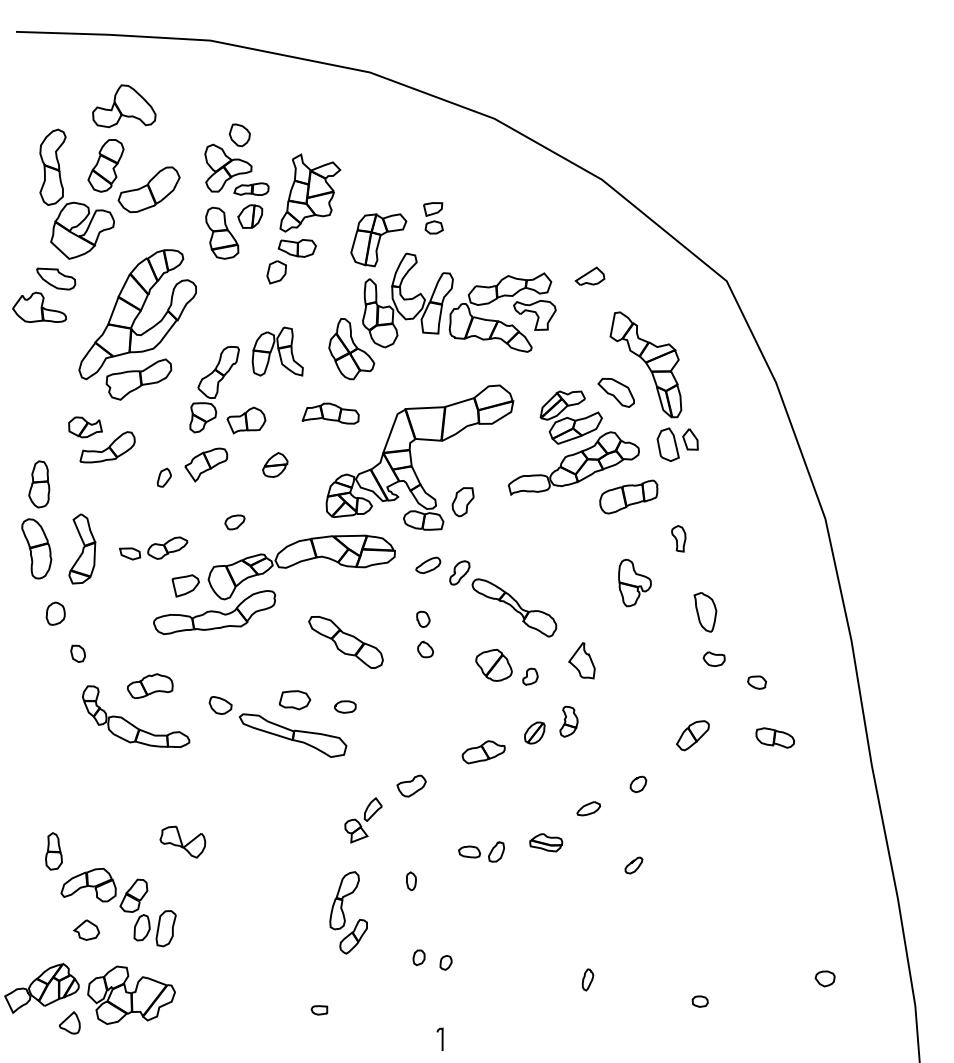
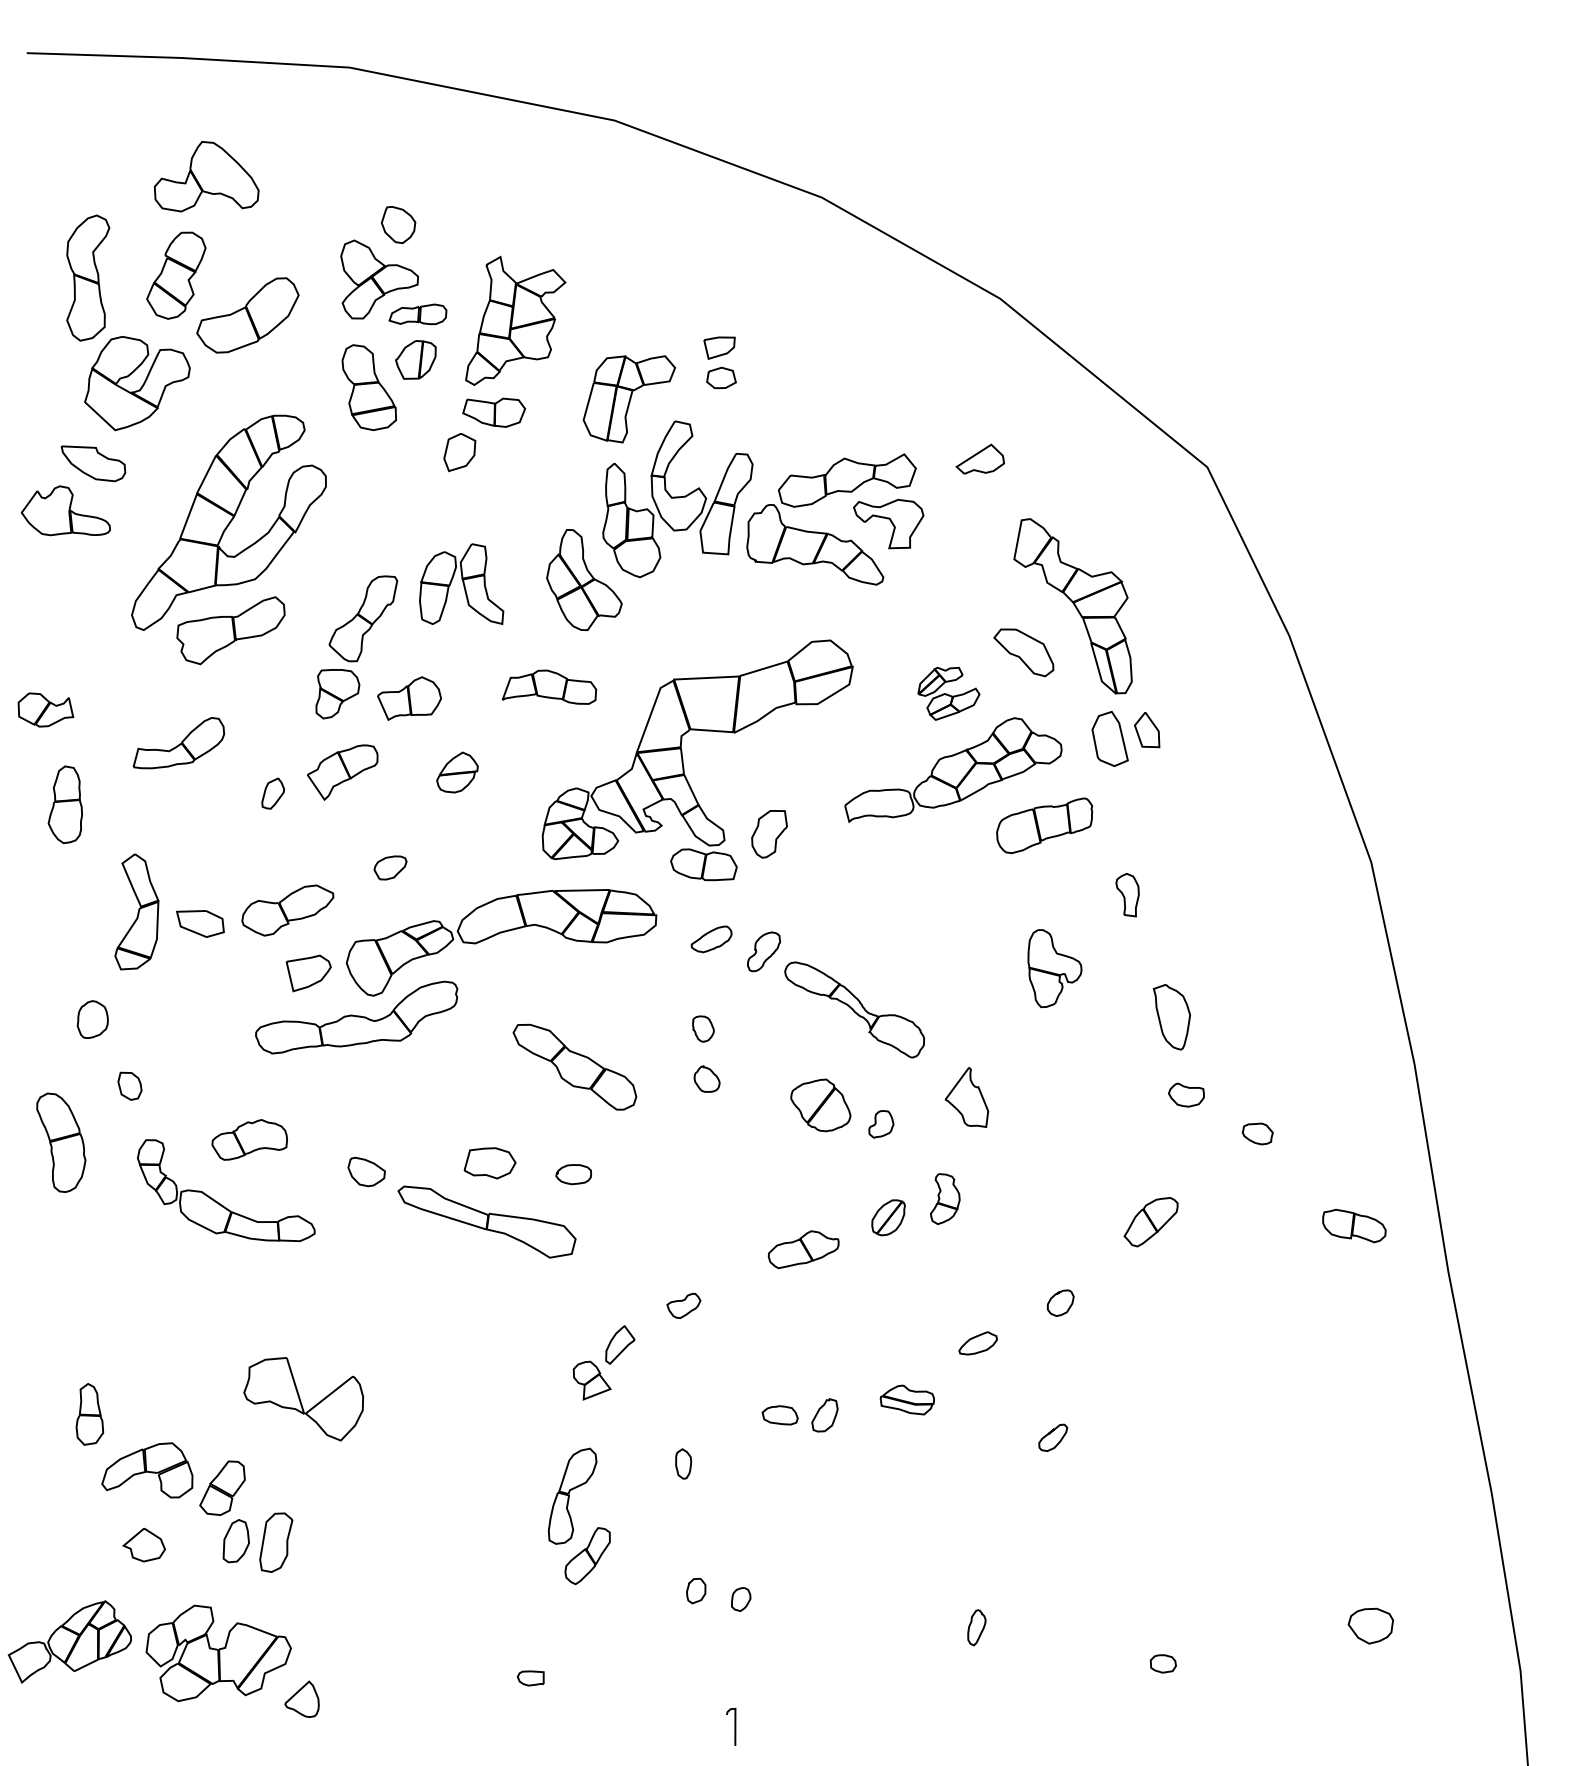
part: (570, 417) -> (947, 693), size x0.6
part: (85, 427) -> (45, 710), moved
part: (36, 548) -> (60, 1142), moved
part: (153, 548) -> (255, 911), size x1.4
part: (774, 737) -> (1353, 1225), moved
part: (411, 785) -> (683, 1304), size x0.7
part: (182, 841) -> (303, 1397), size x1.6
part: (824, 978) -> (1369, 1625), size x1.4
part: (69, 1022) -> (301, 1698), moved

